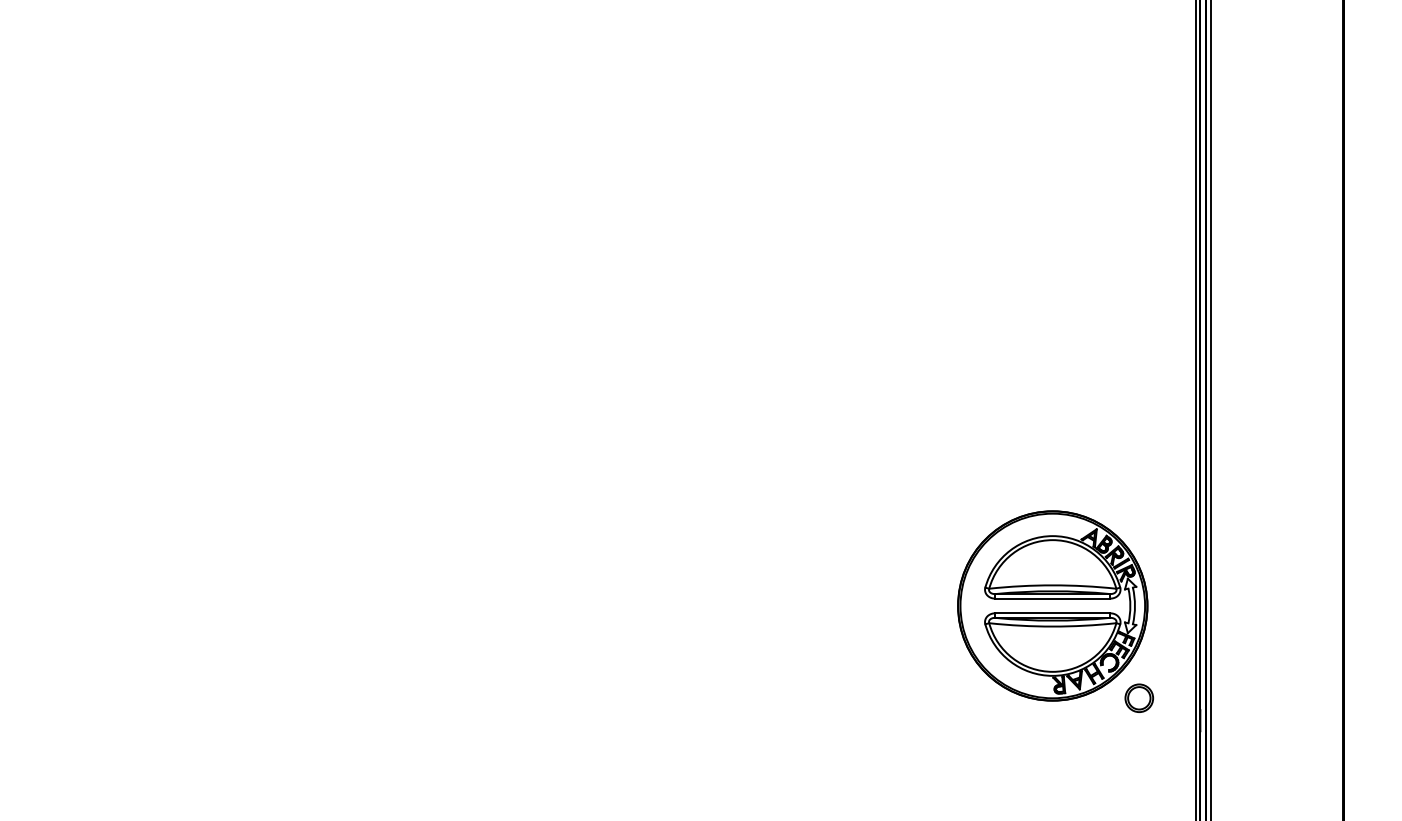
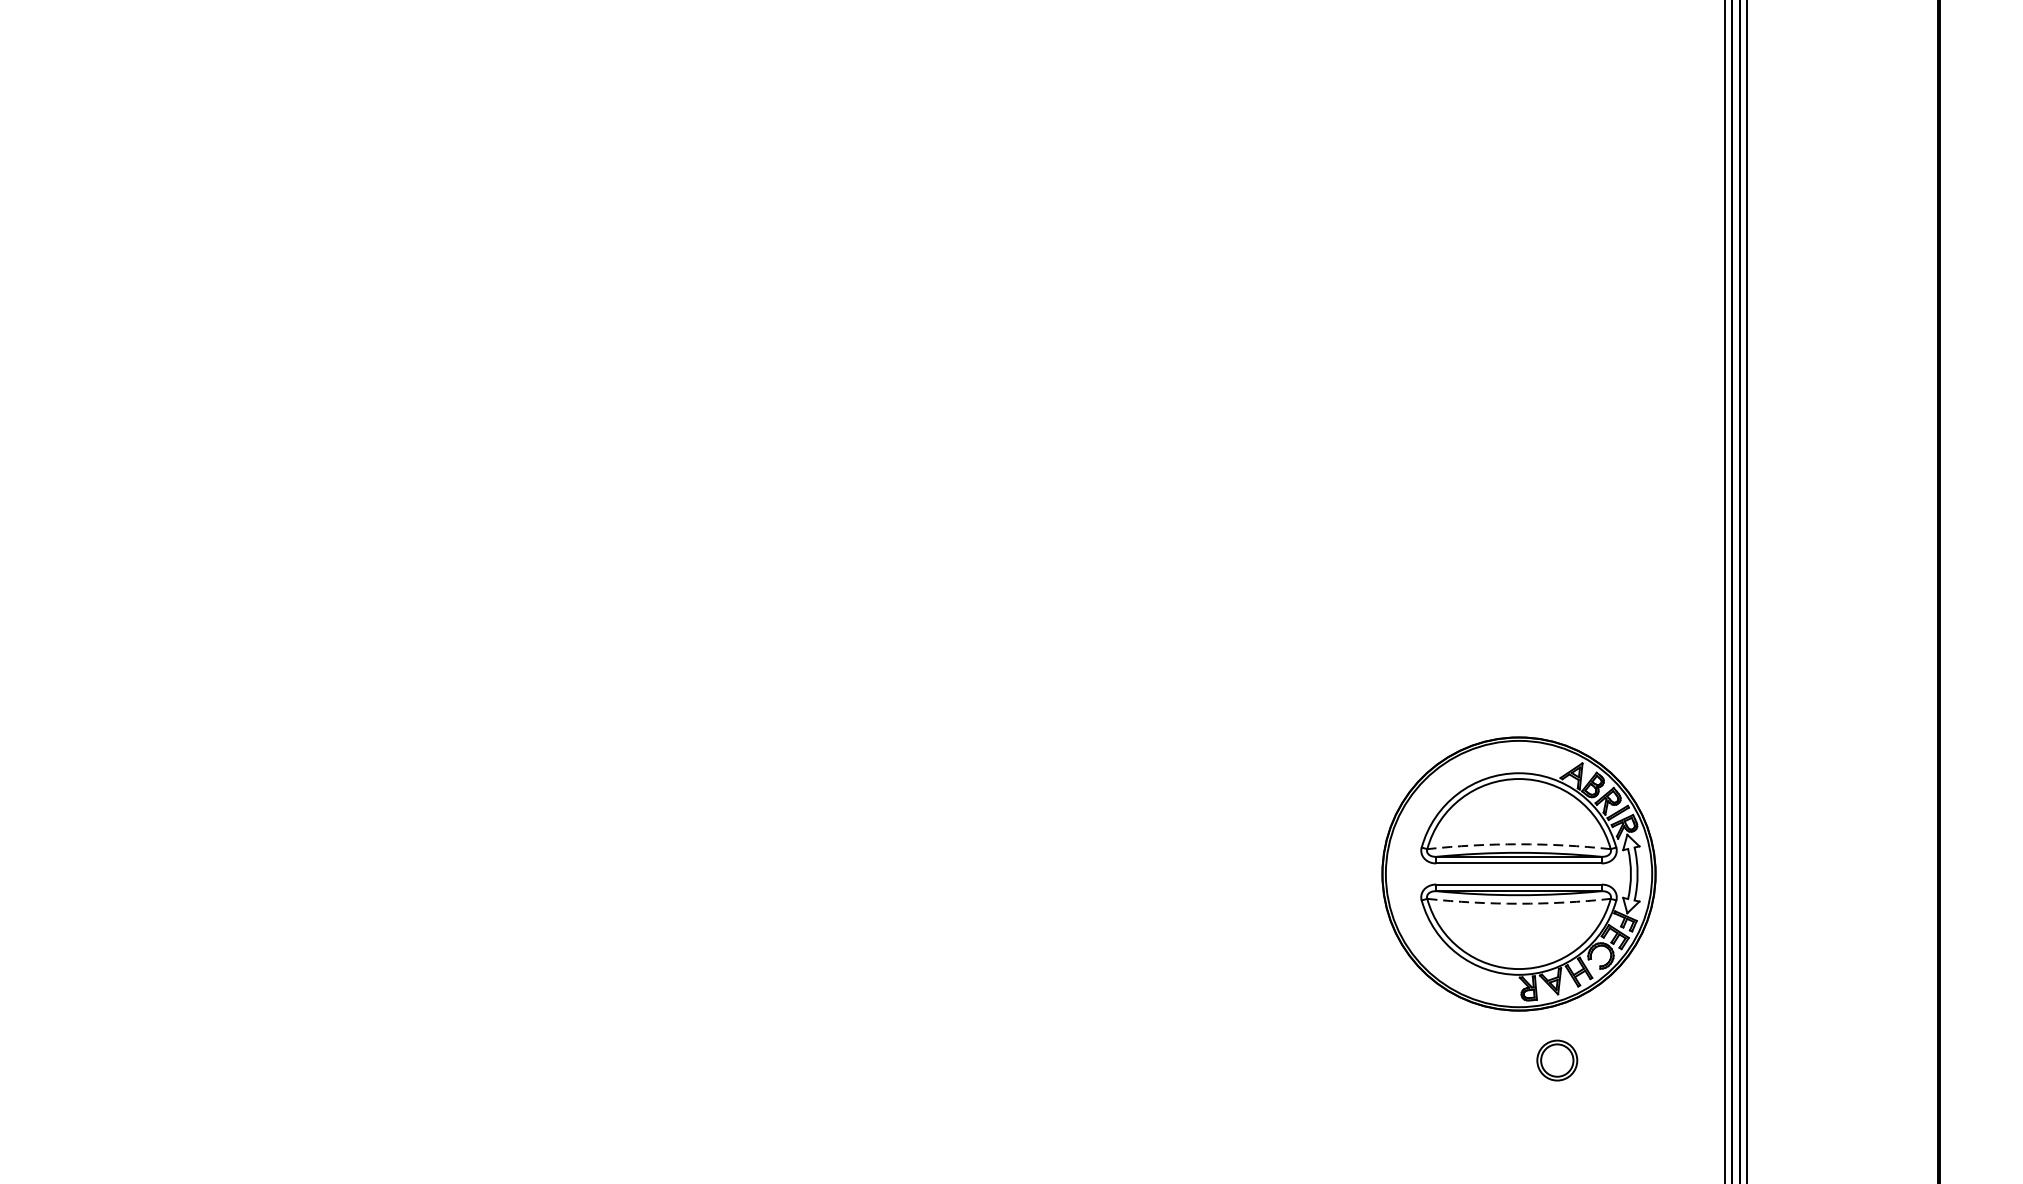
arc: (1052, 585) -> (1518, 844), solid -> dashed
arc: (1052, 626) -> (1518, 903), solid -> dashed
part: (1139, 697) -> (1557, 1059), moved

